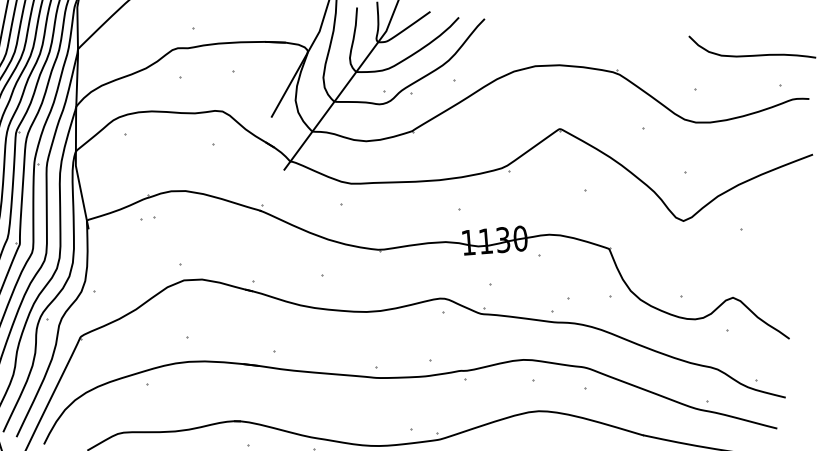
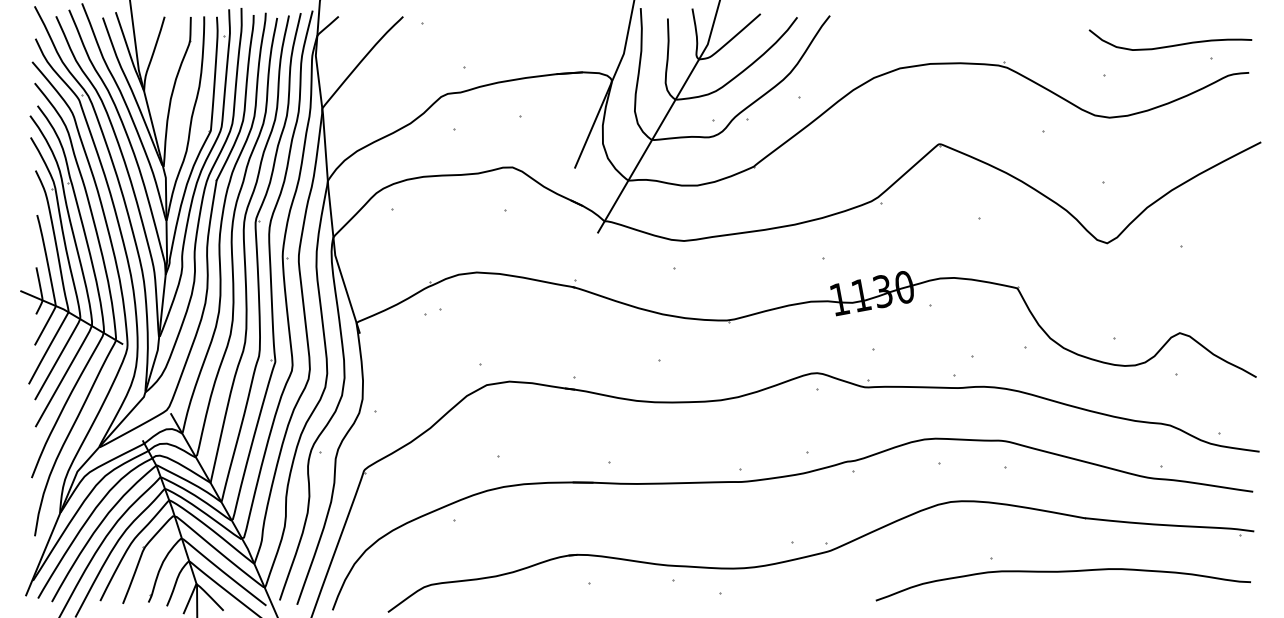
curve: (751, 55) -> (1170, 45), moved

